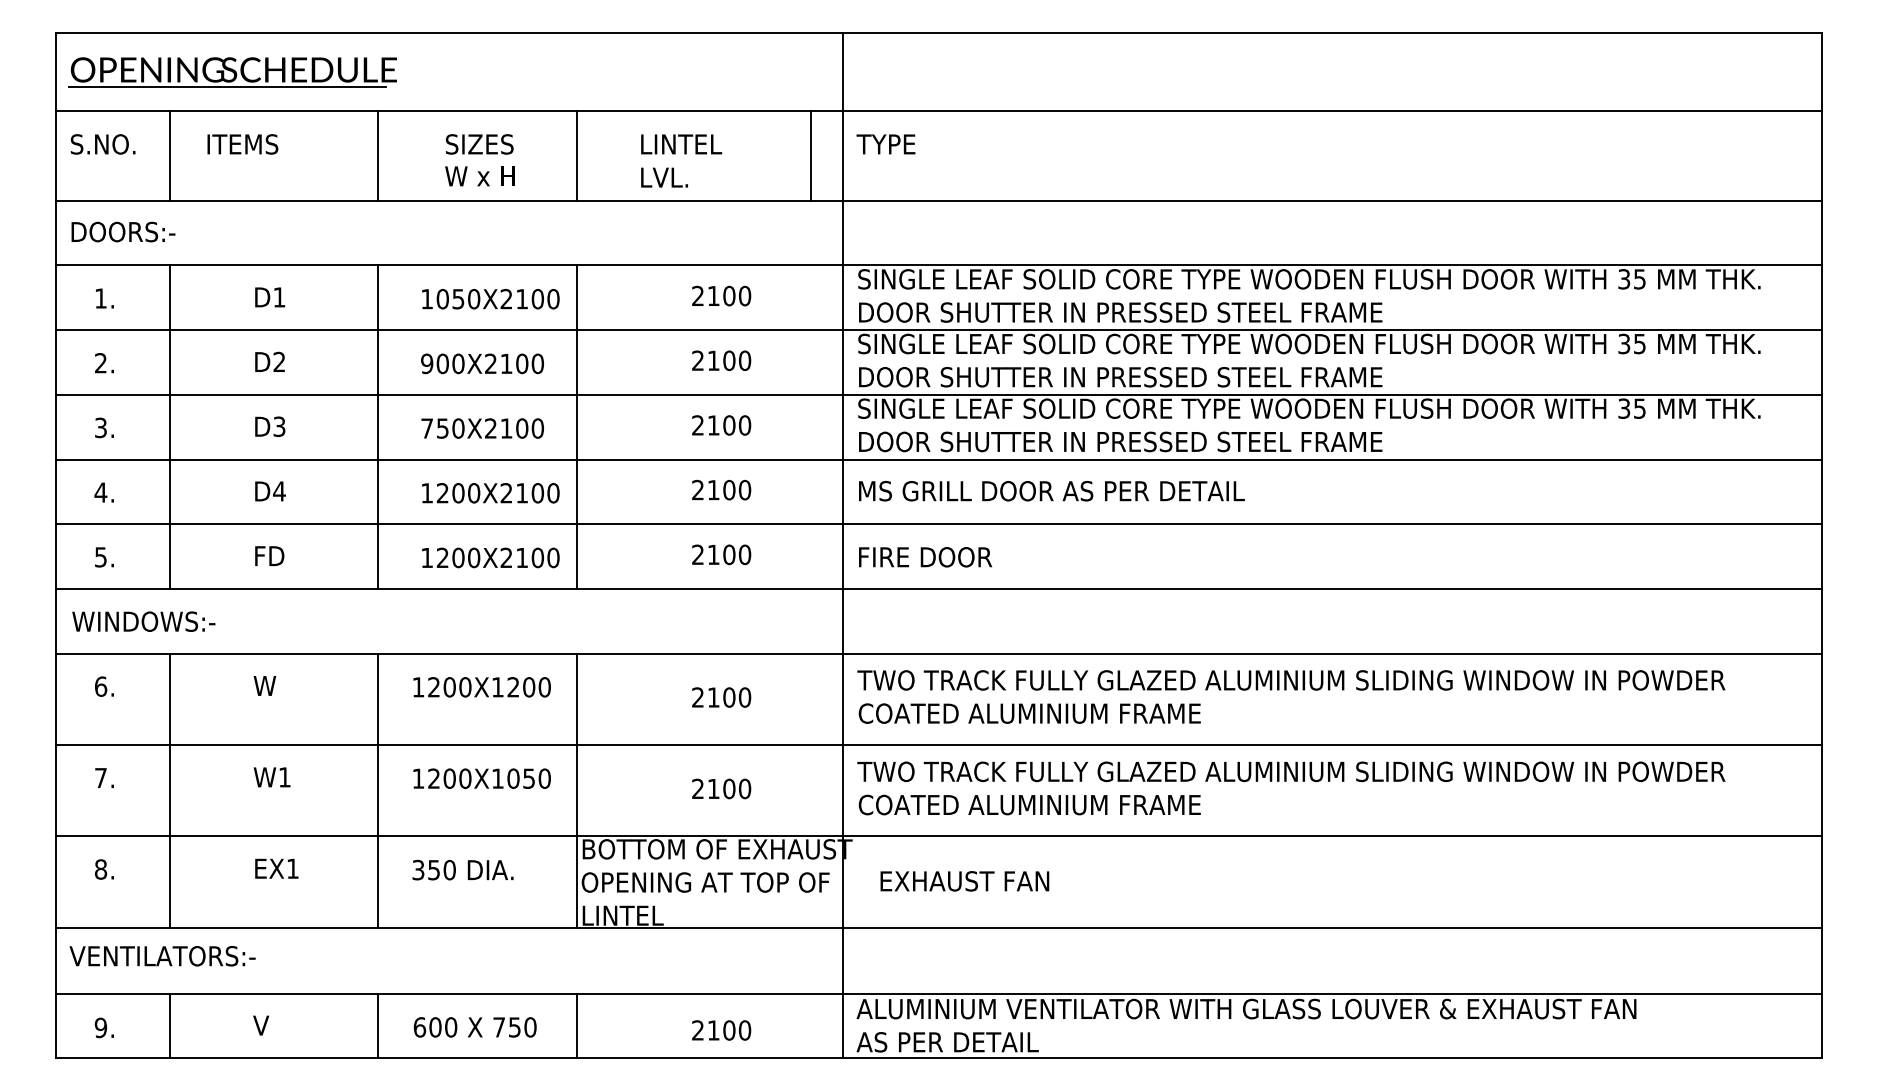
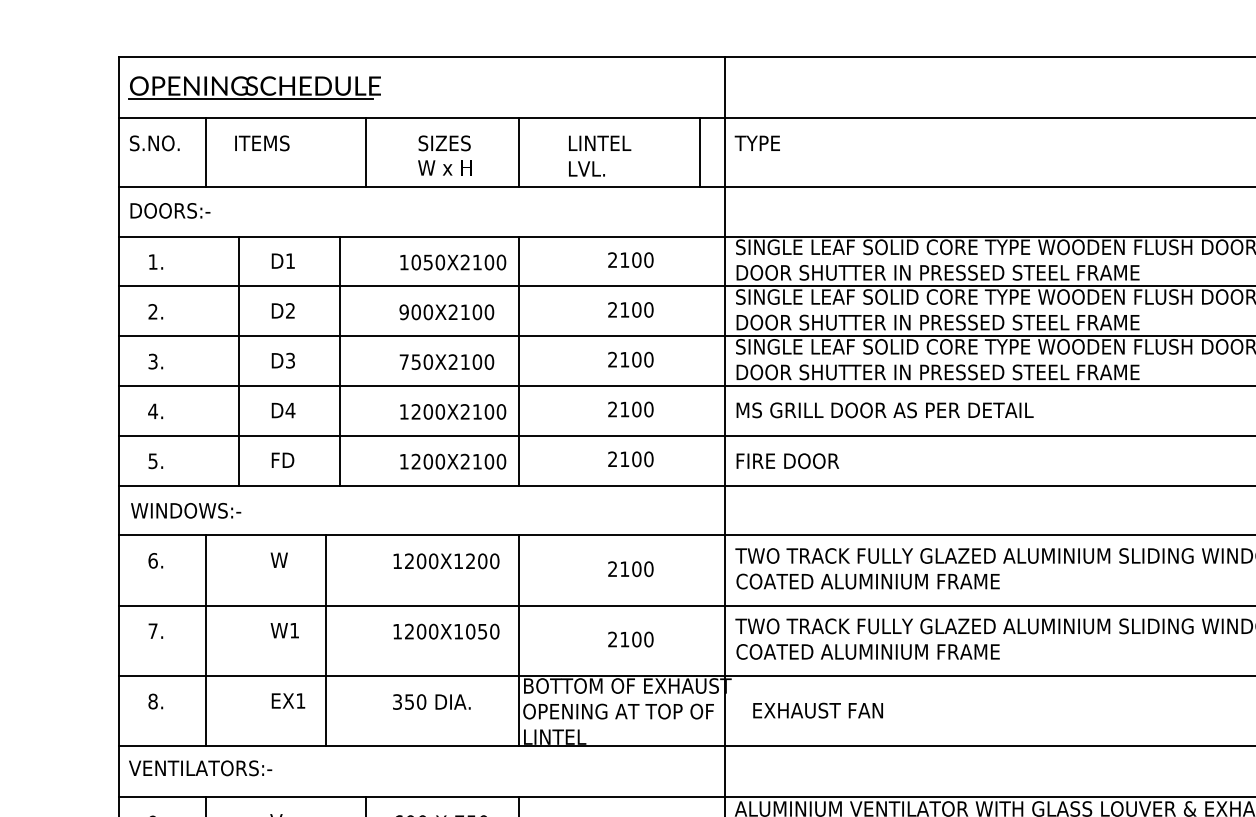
line: (170, 426) -> (238, 360), moved
line: (377, 426) -> (339, 360), moved
line: (377, 790) -> (325, 640), moved

